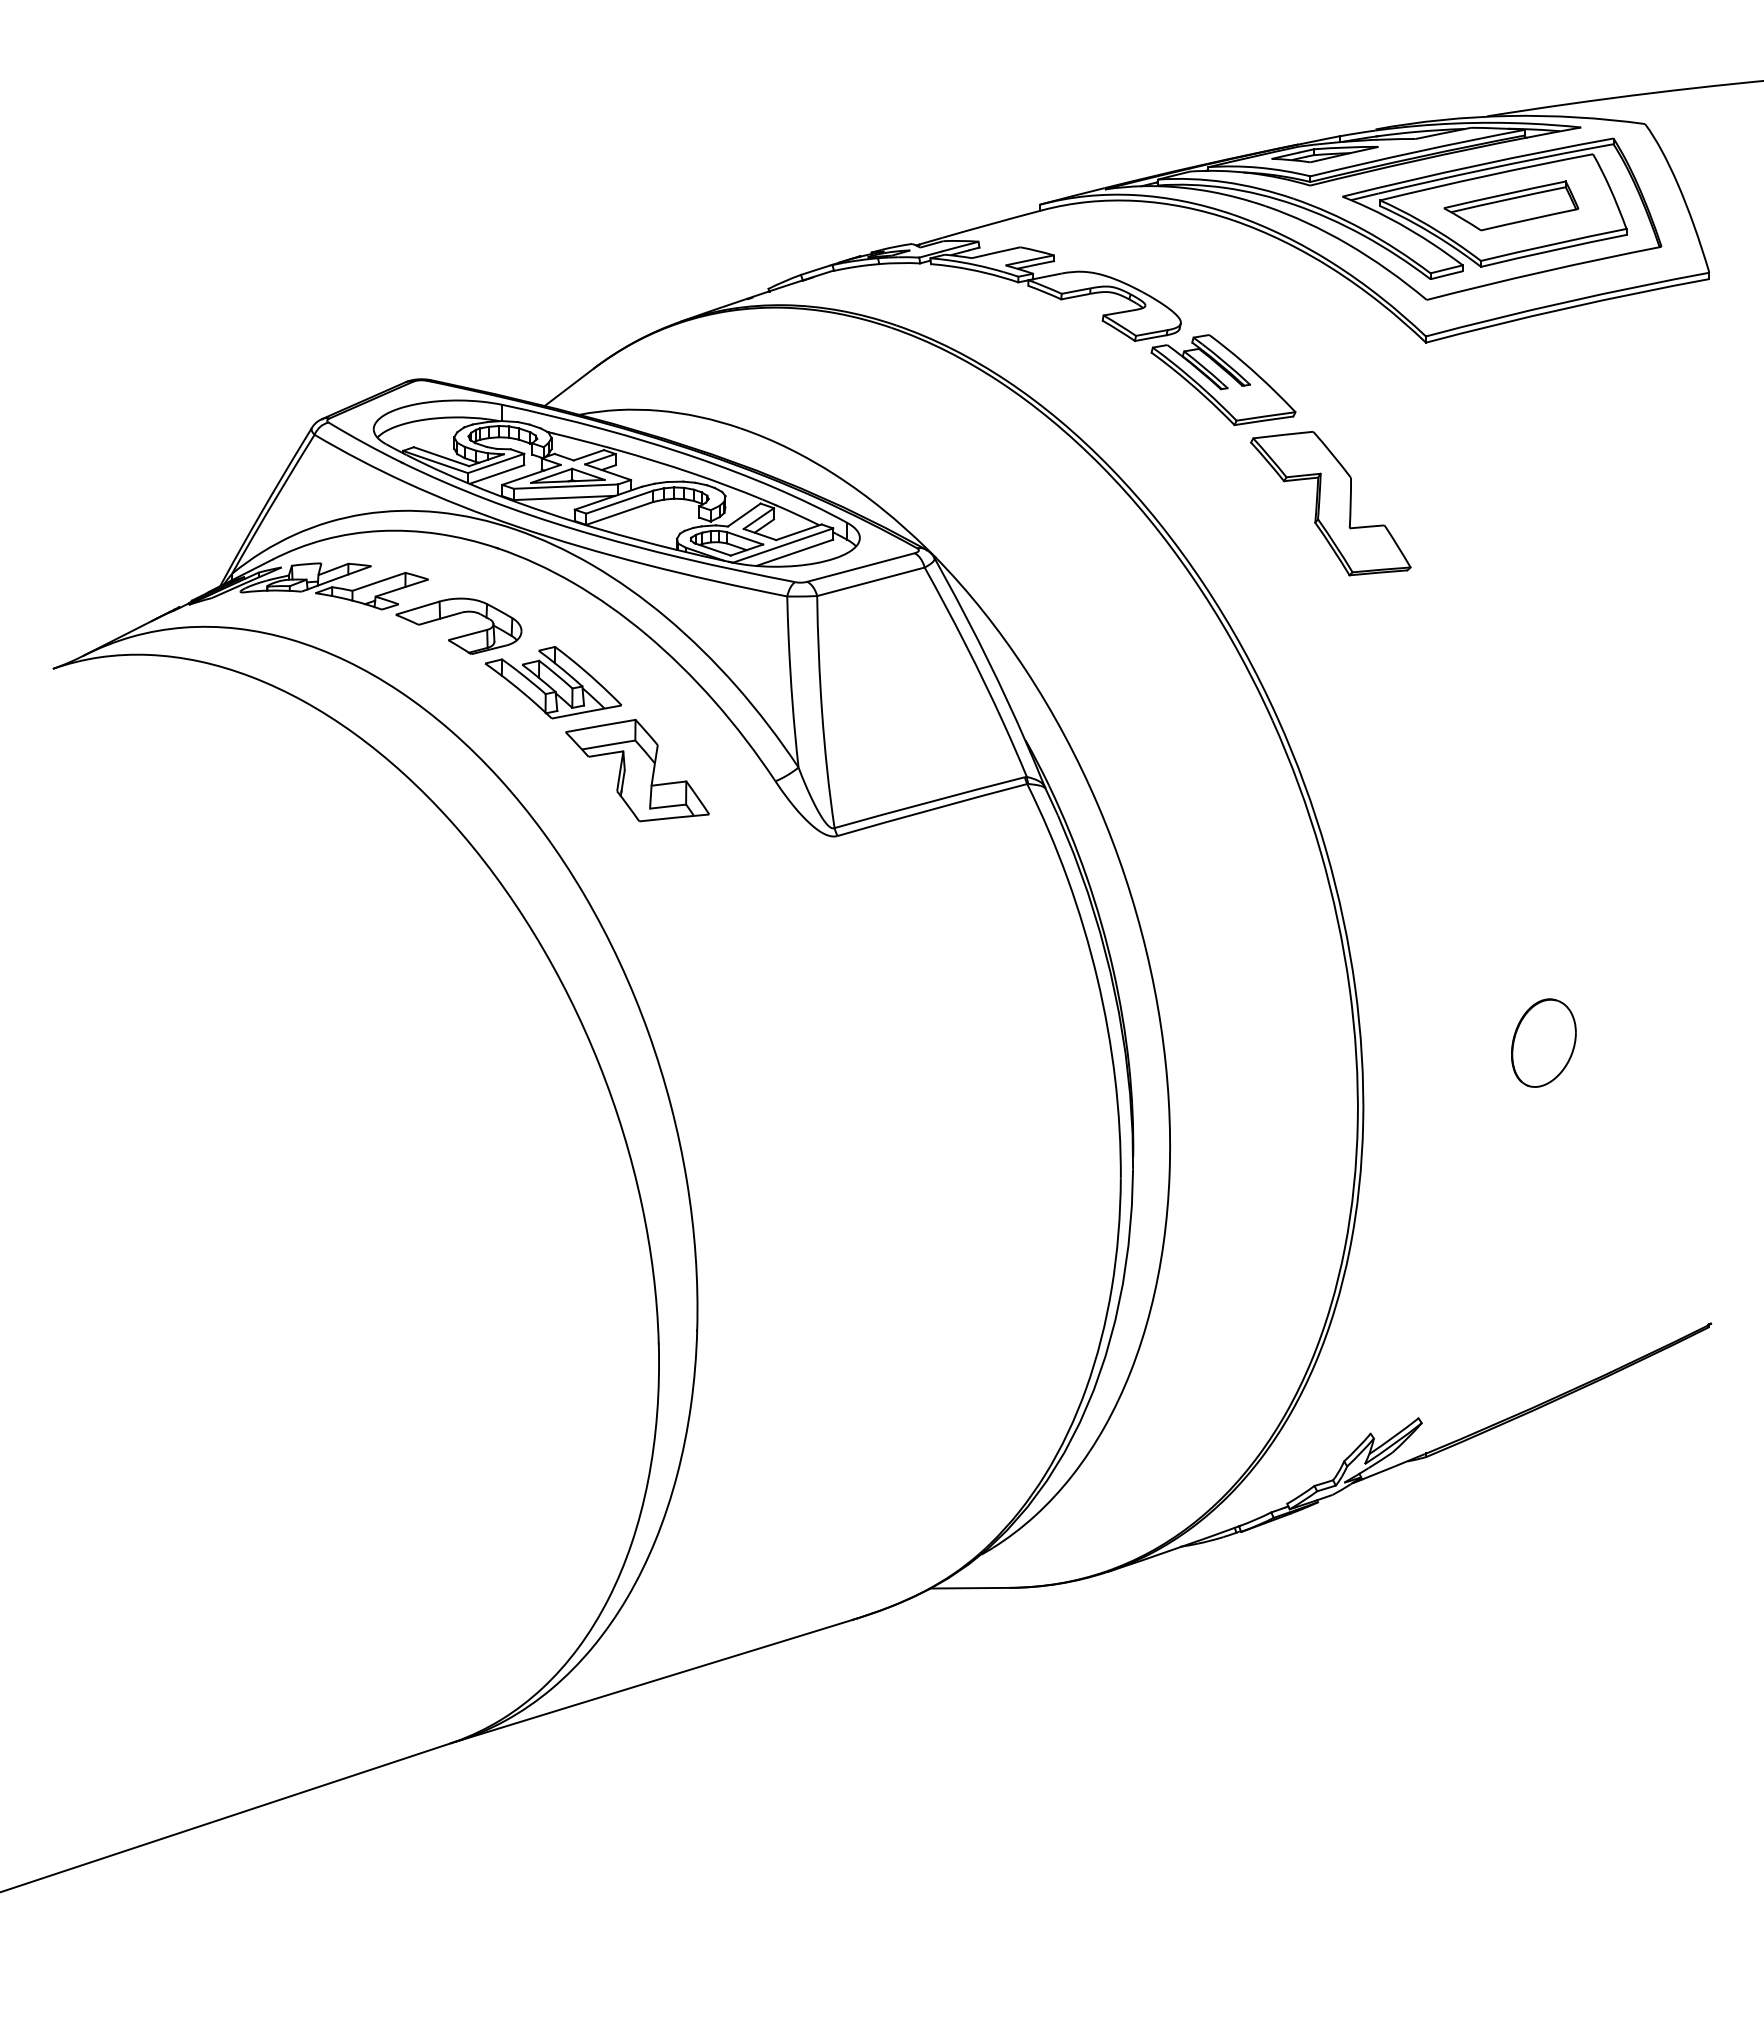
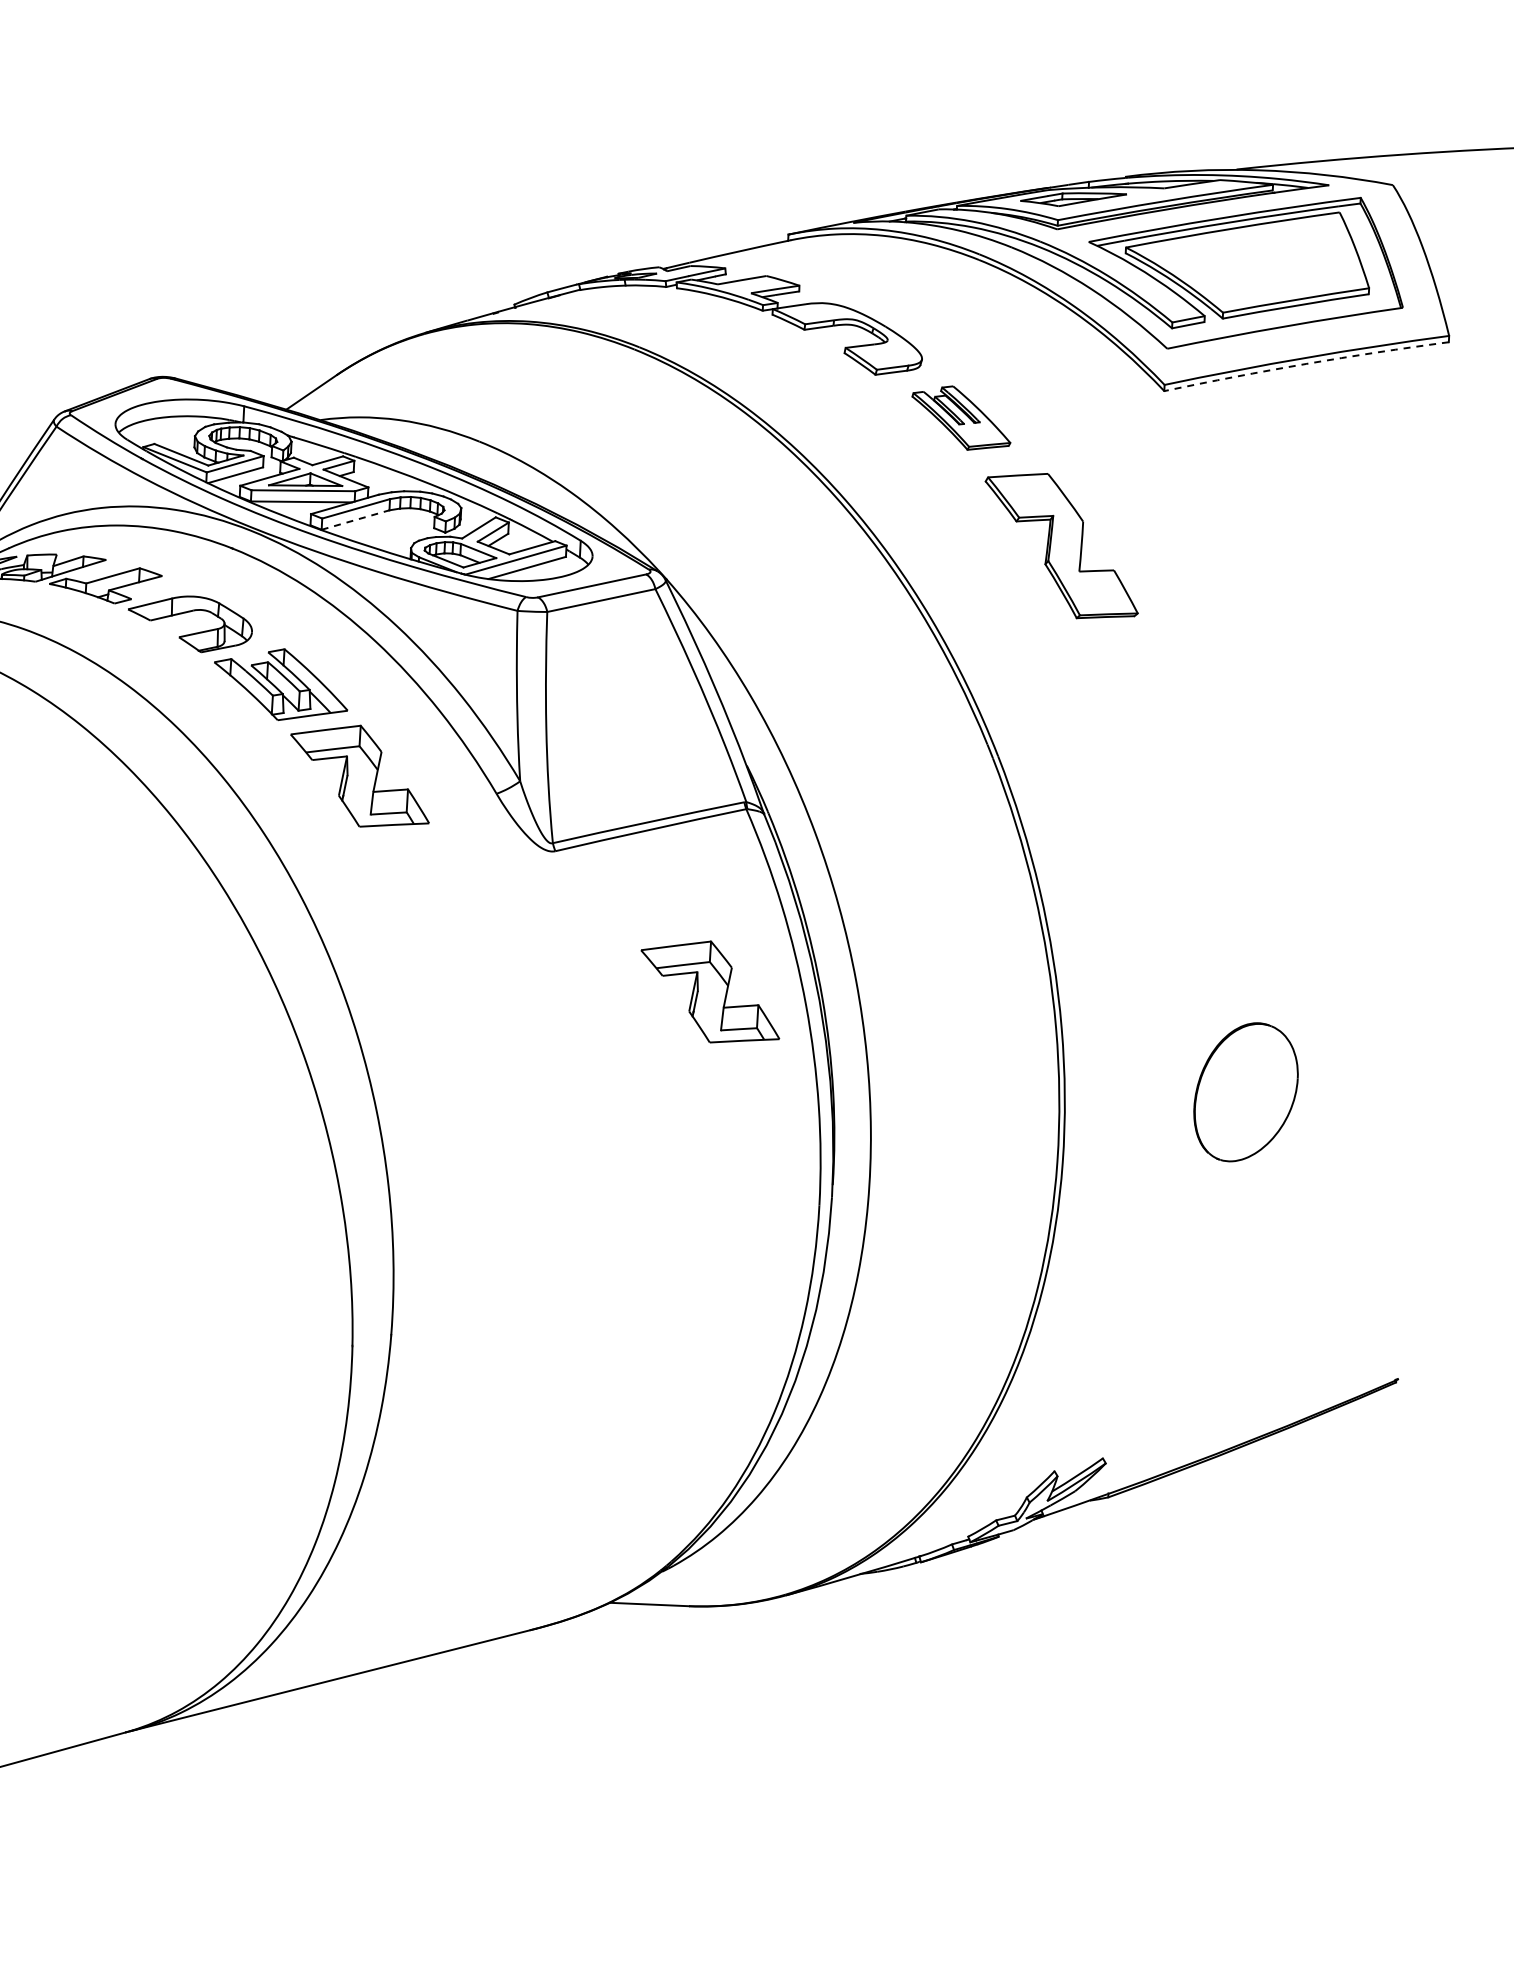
part: (1511, 205) -> (1256, 259), removed
arc: (1567, 308) -> (1306, 364), solid -> dashed
part: (1223, 380) -> (961, 418), size x0.7
line: (620, 513) -> (356, 520), solid -> dashed
part: (1000, 969) -> (710, 991), added
part: (1543, 1042) -> (1245, 1091), size x1.6

